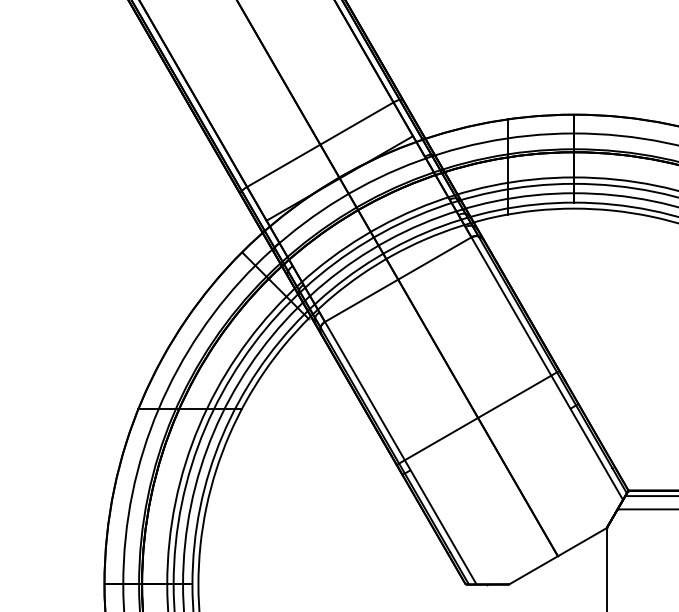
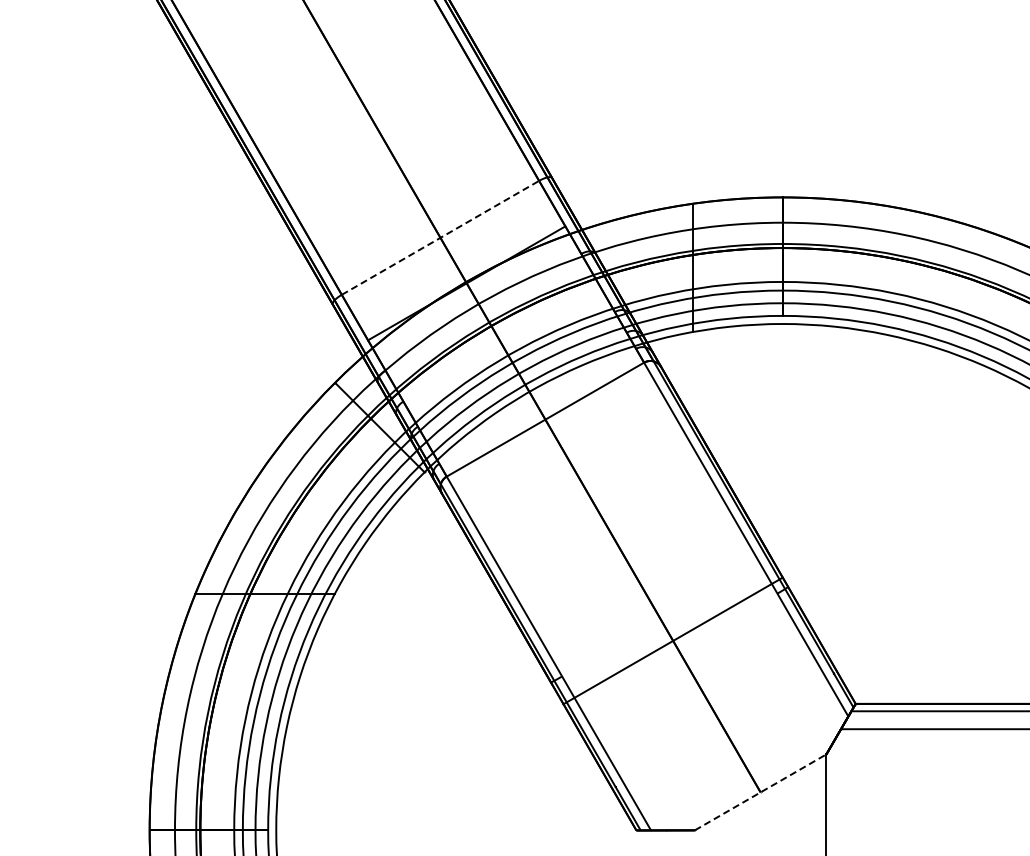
line: (320, 144) -> (440, 237), solid -> dashed
line: (477, 417) -> (672, 640), moved
line: (557, 556) -> (760, 792), solid -> dashed

